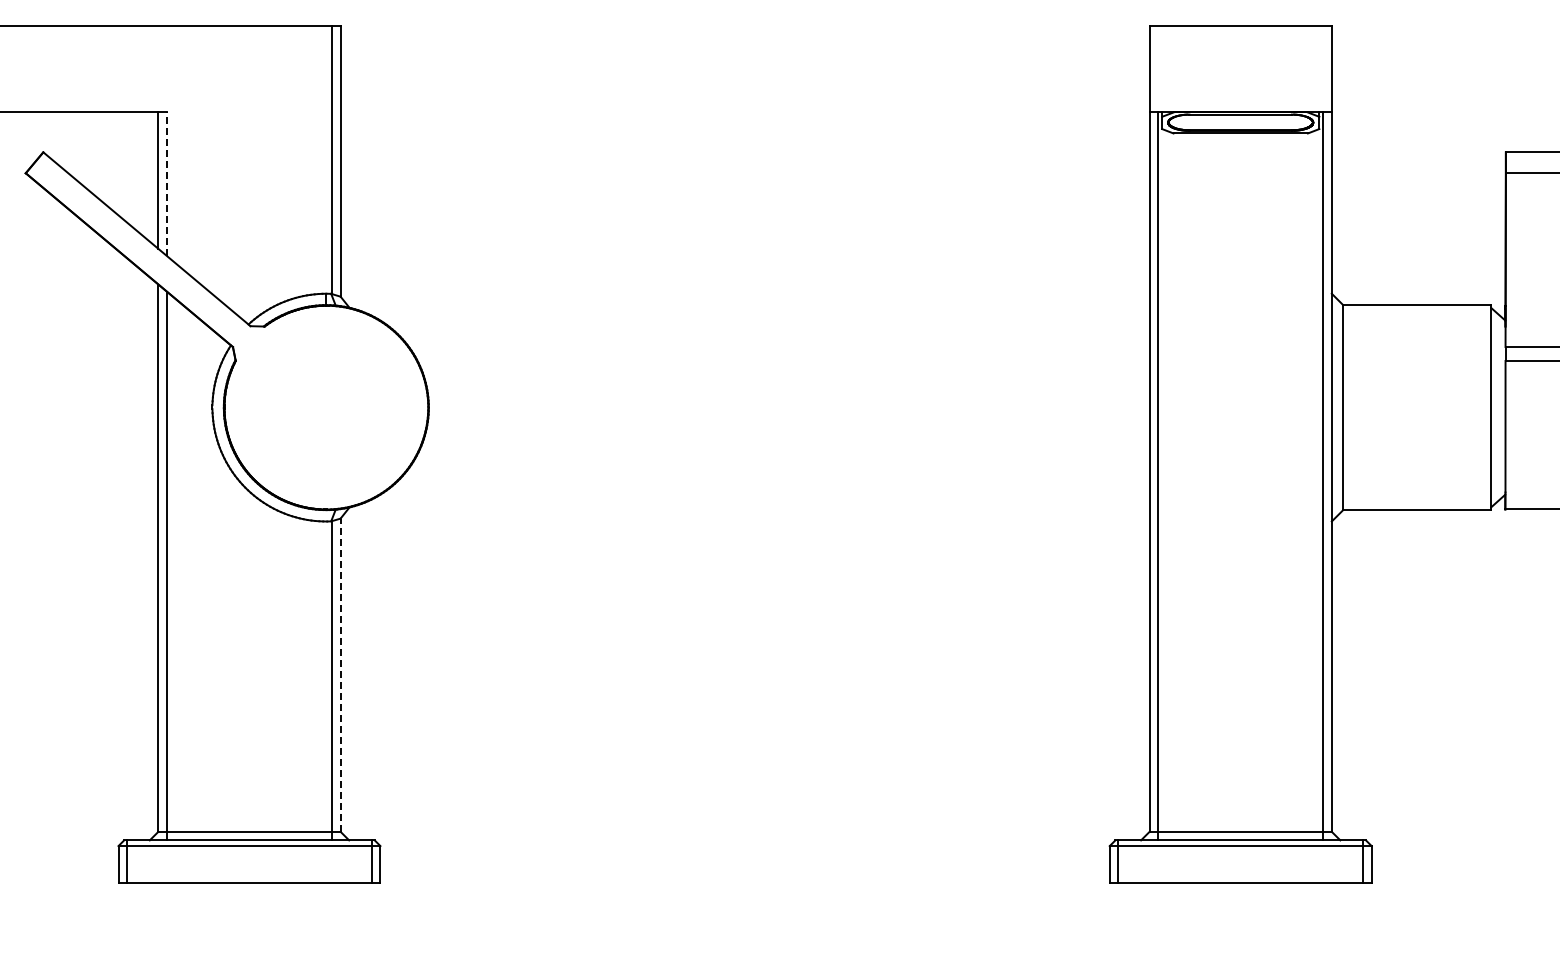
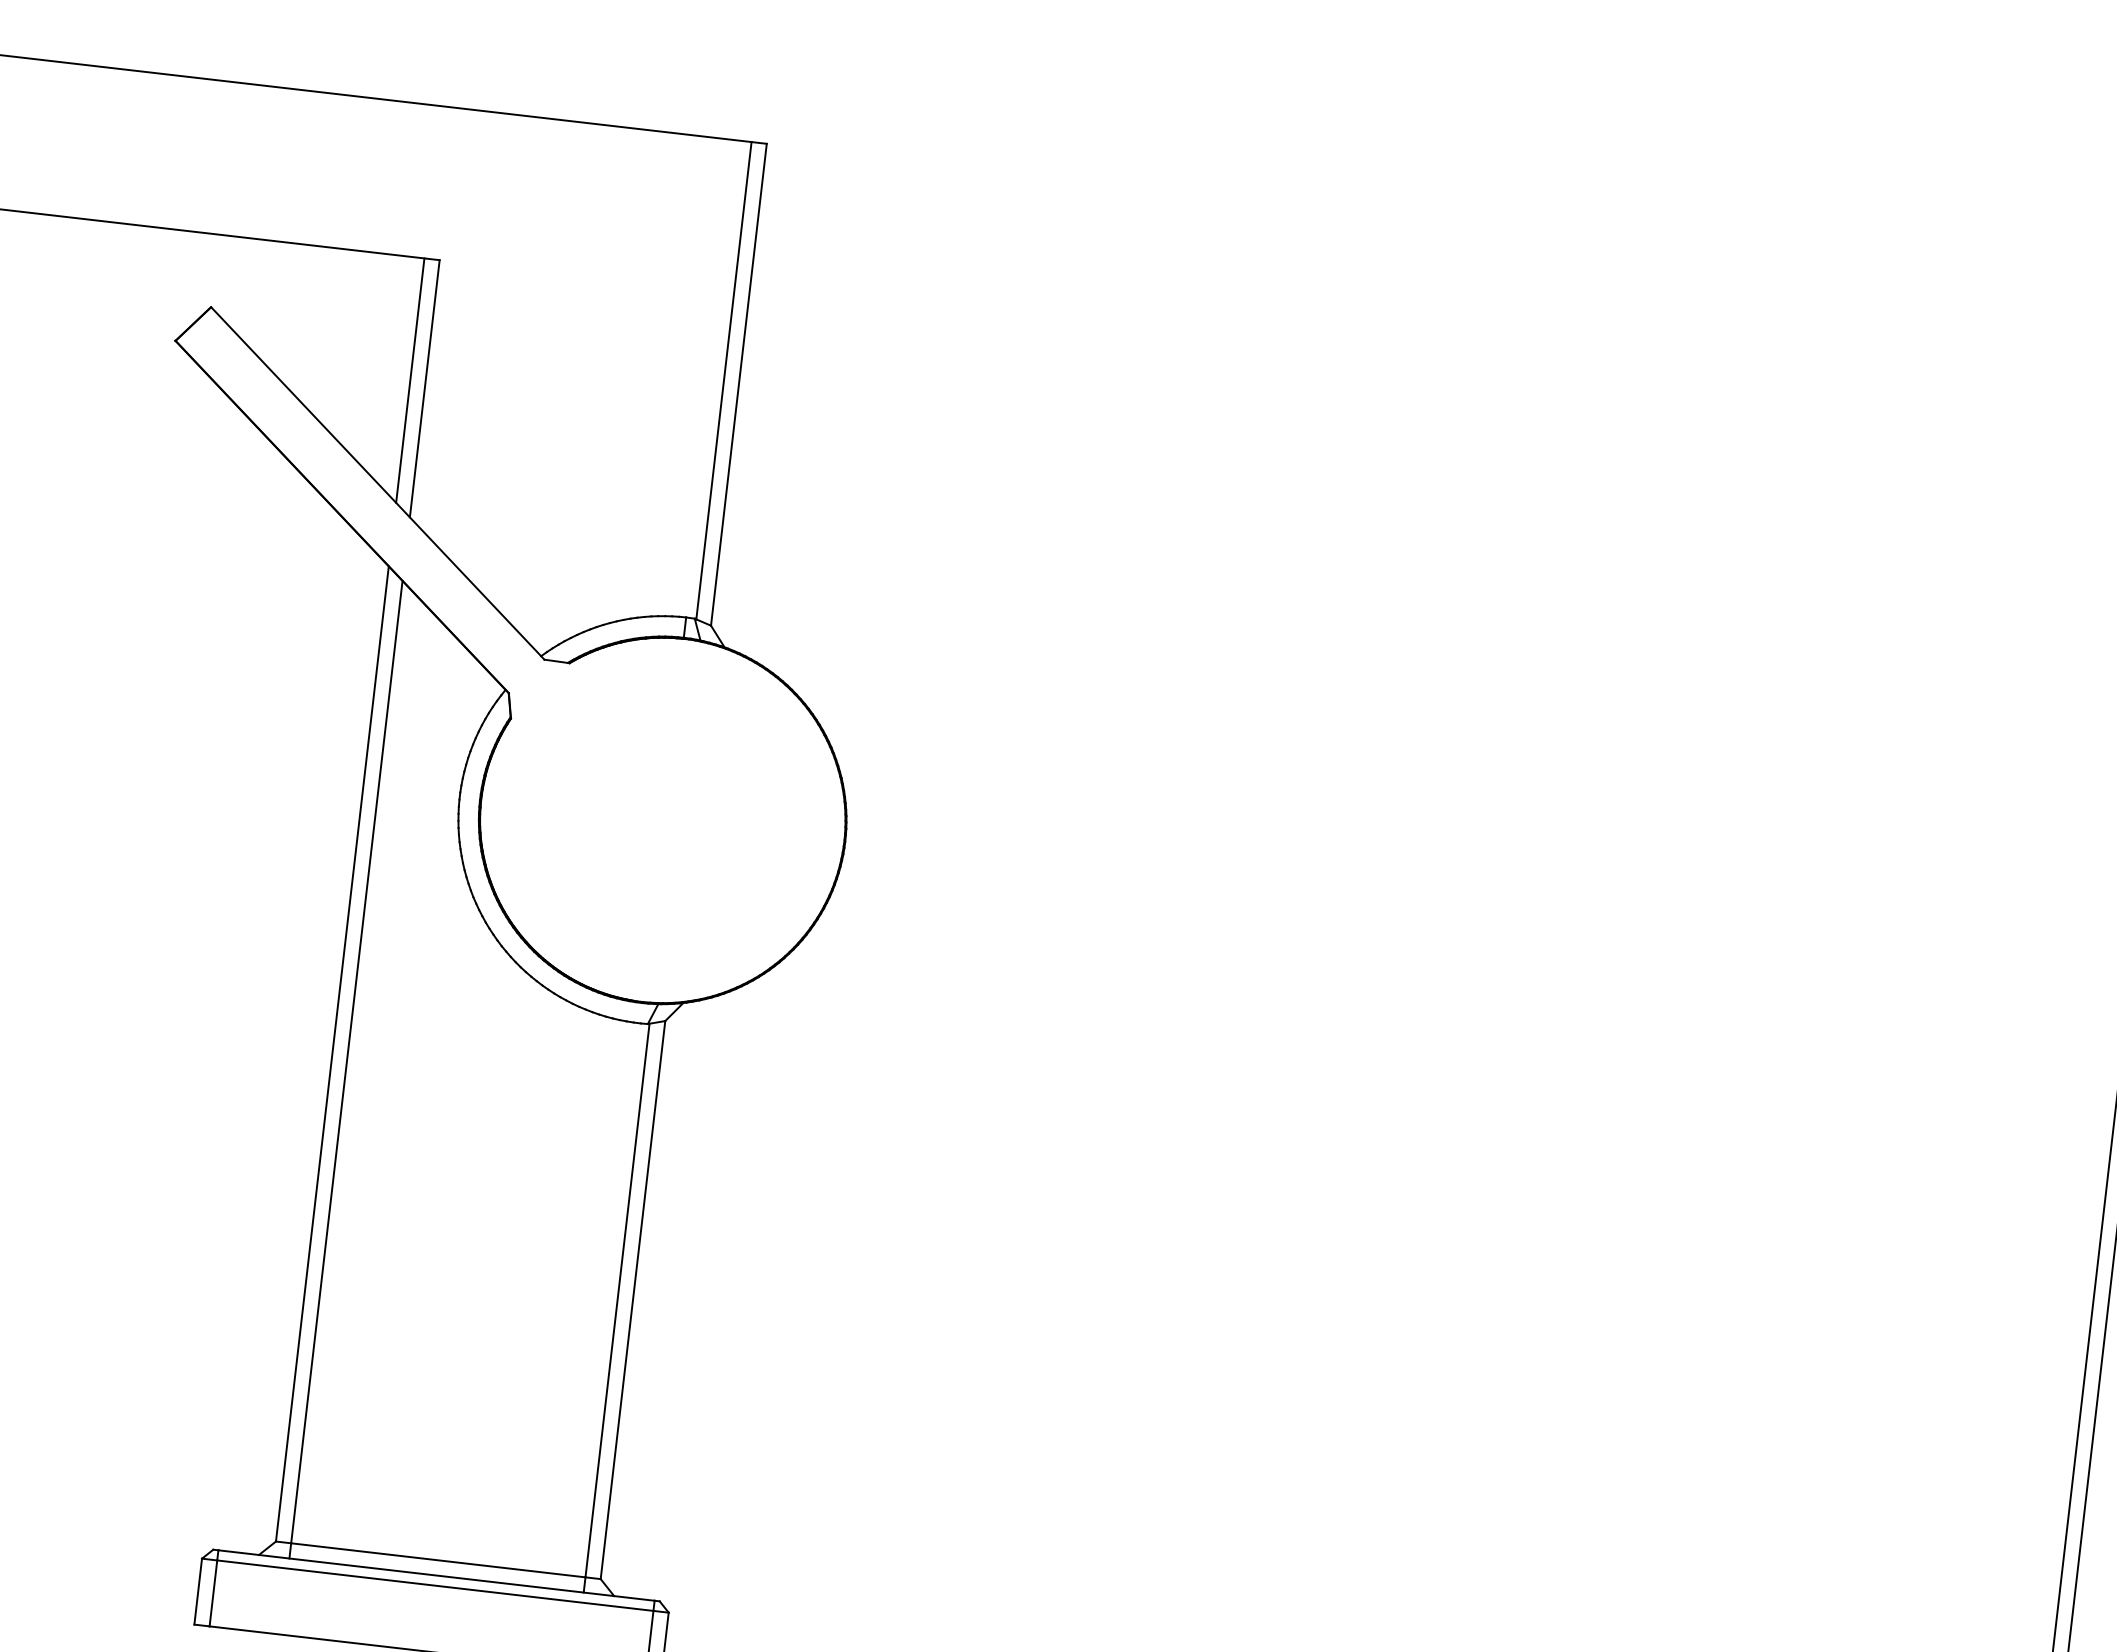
line: (166, 183) -> (424, 388), dashed -> solid
line: (340, 675) -> (632, 1300), dashed -> solid

